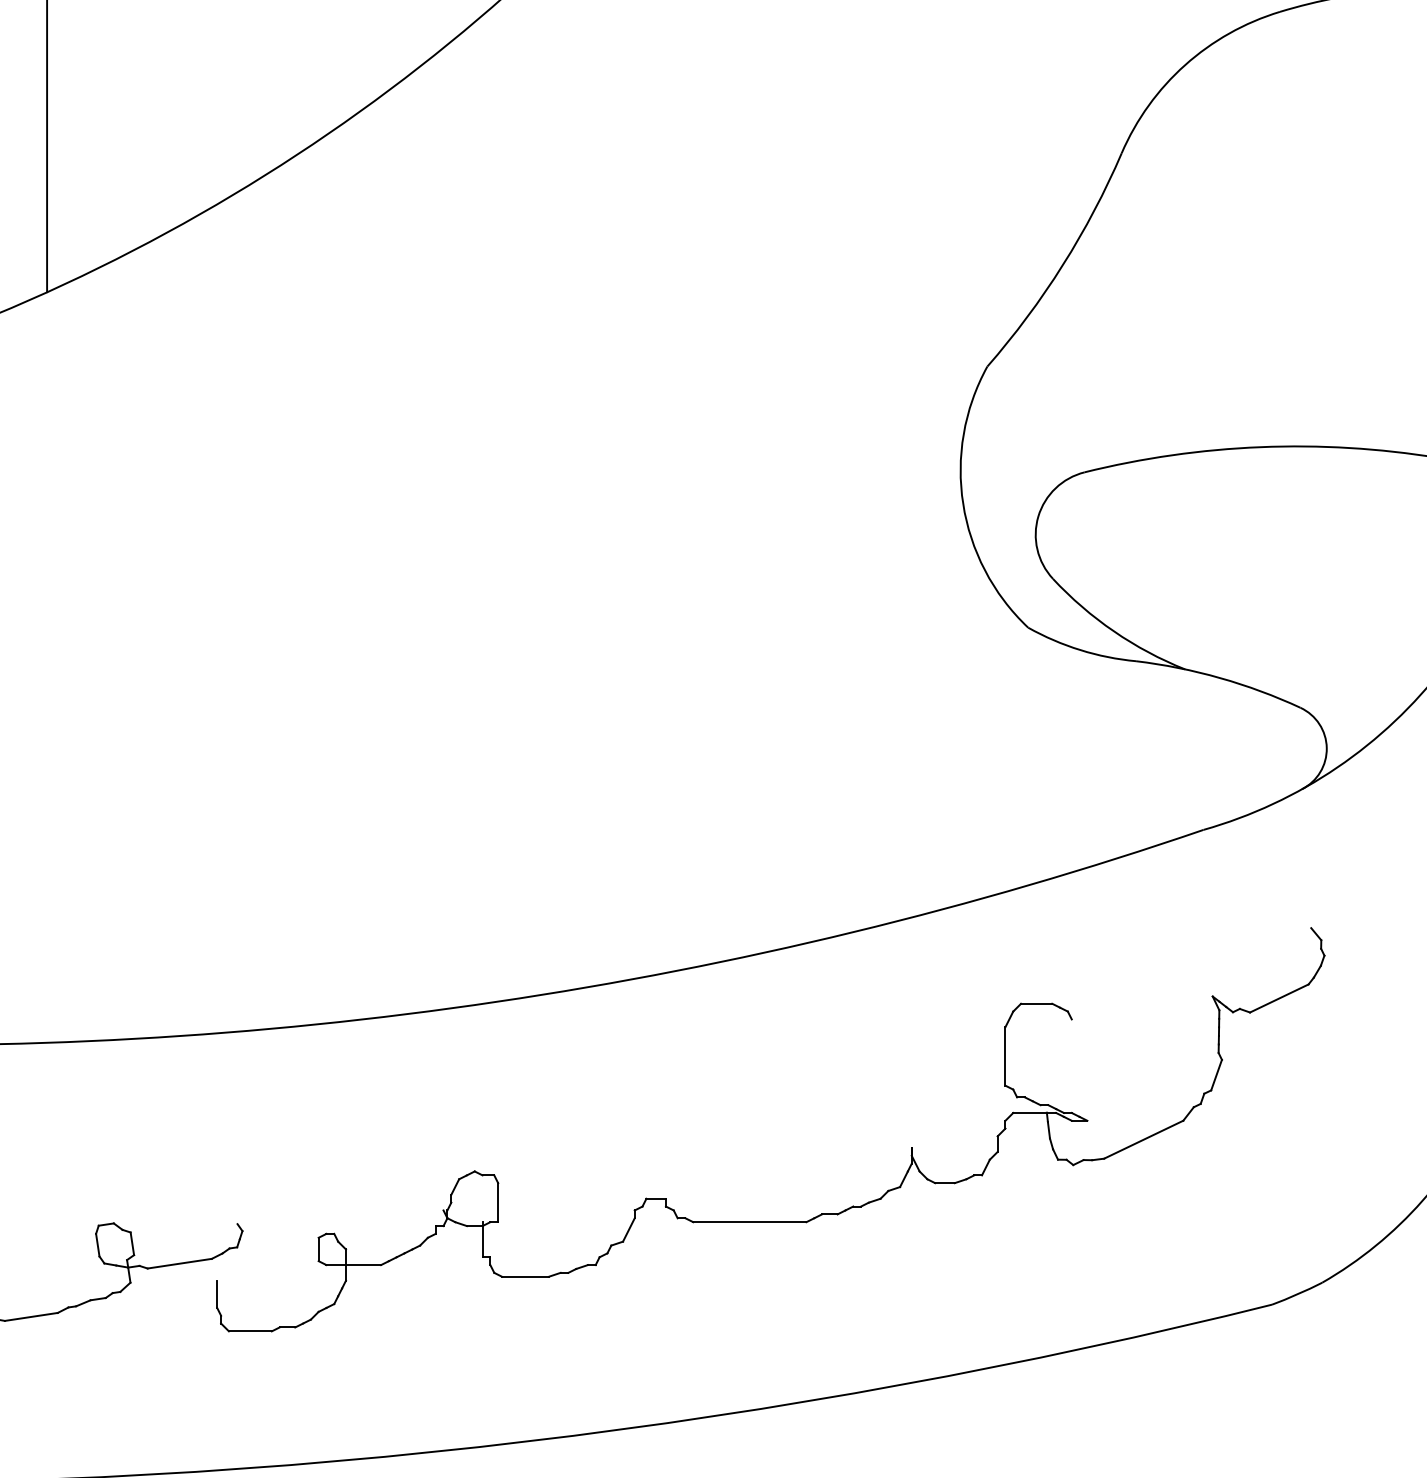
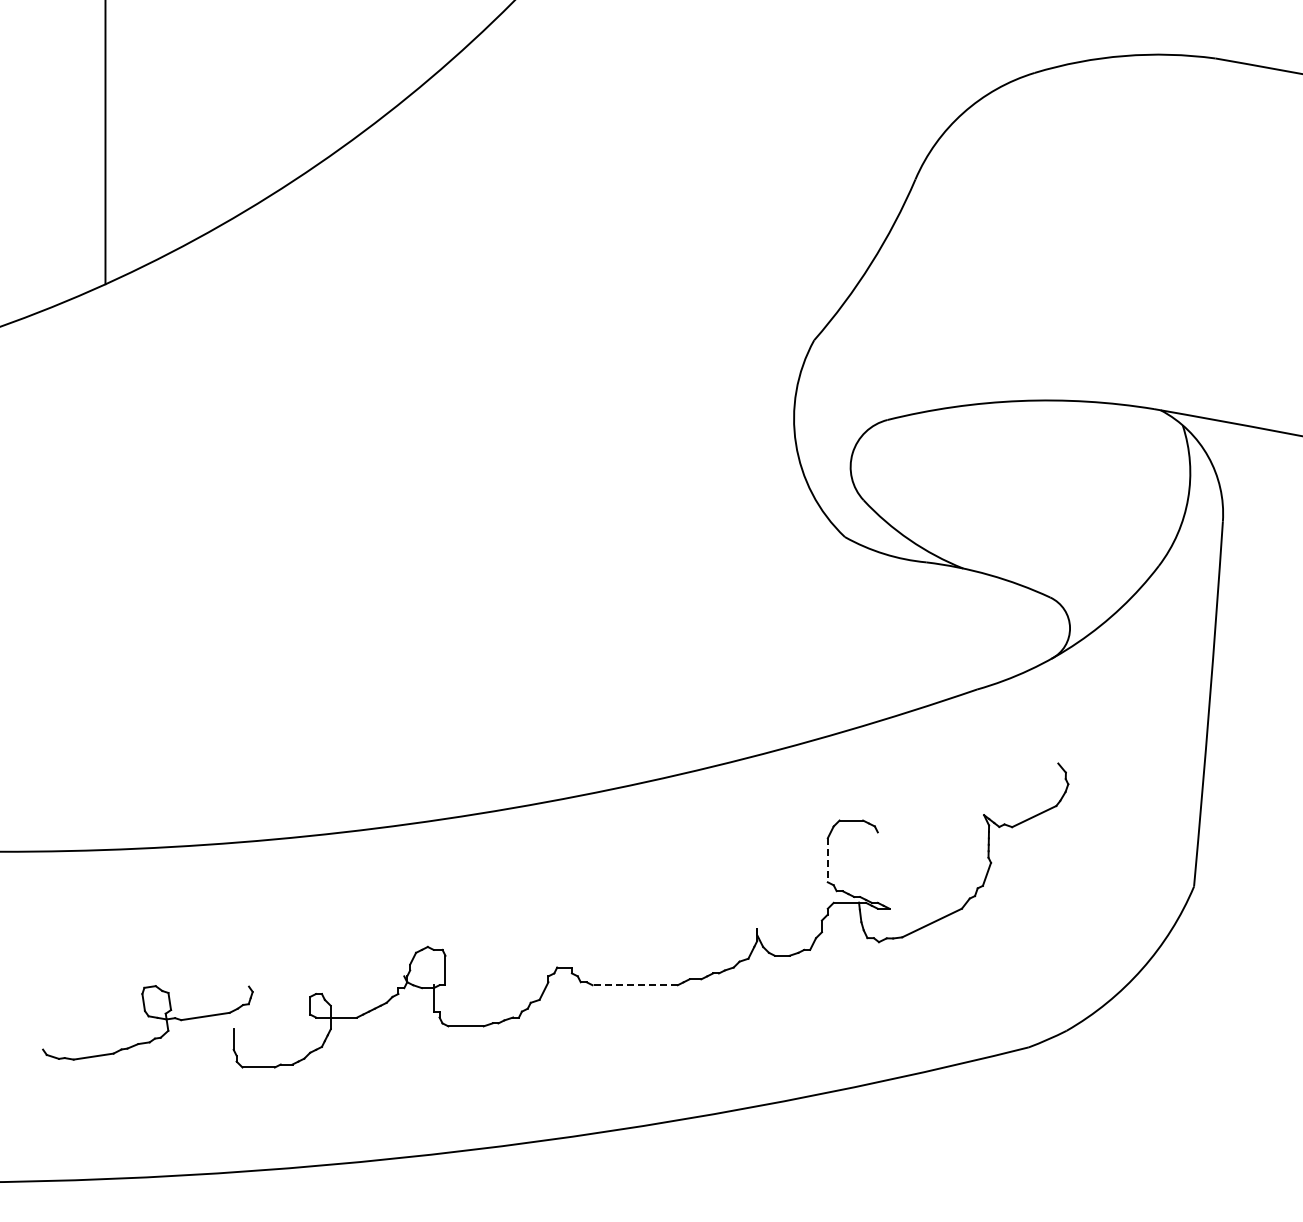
line: (1005, 1056) -> (827, 860), solid -> dashed
line: (750, 1222) -> (635, 985), solid -> dashed

